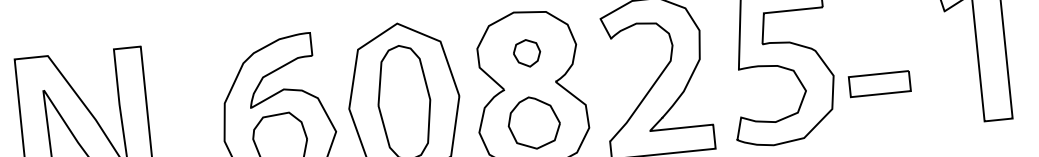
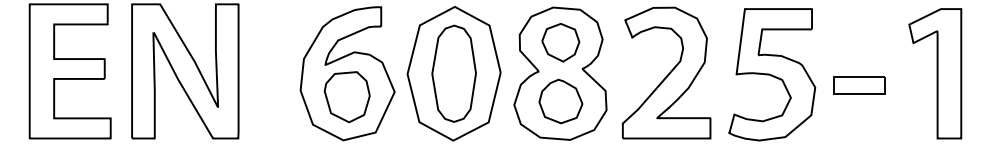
part: (526, 53) -> (560, 42), size x1.67
part: (880, 84) -> (859, 85), moved

